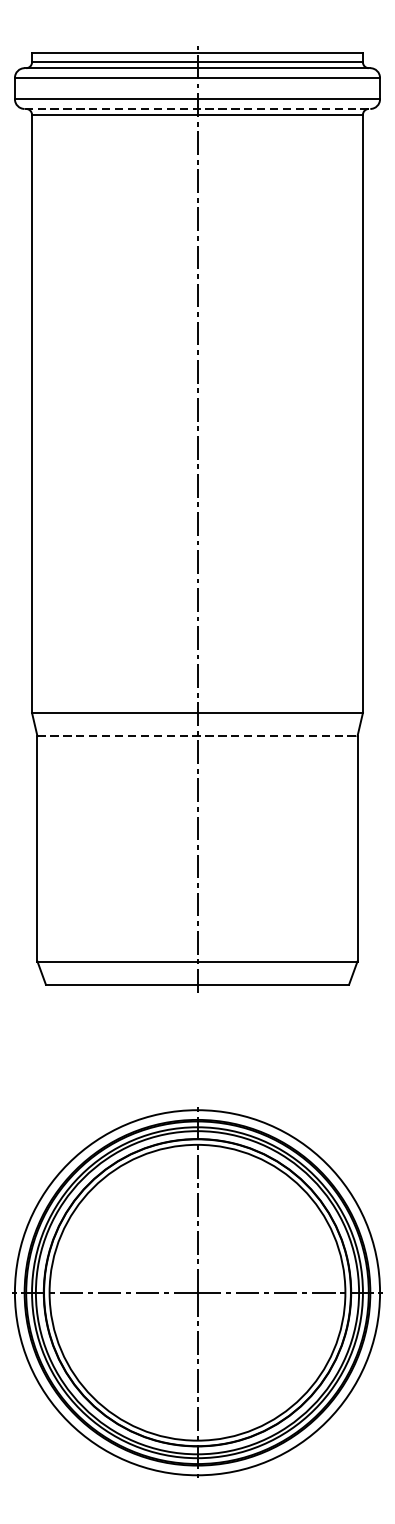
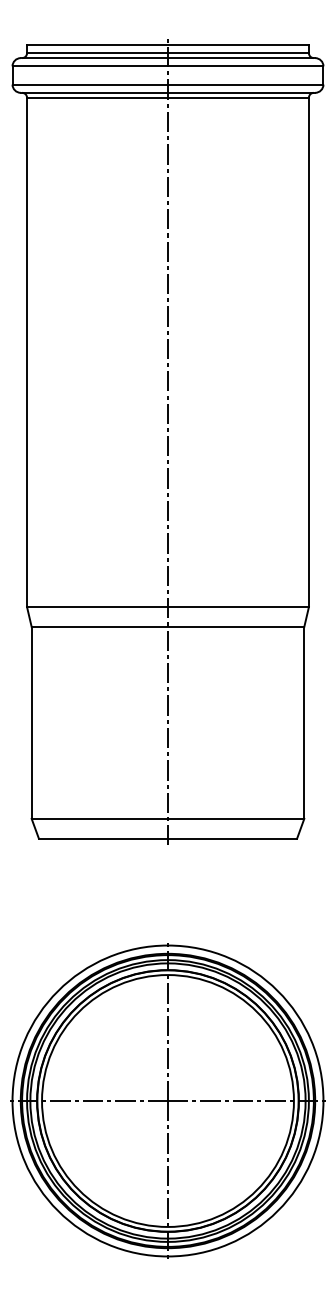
line: (198, 108) -> (168, 92), dashed -> solid
line: (198, 736) -> (168, 627), dashed -> solid

